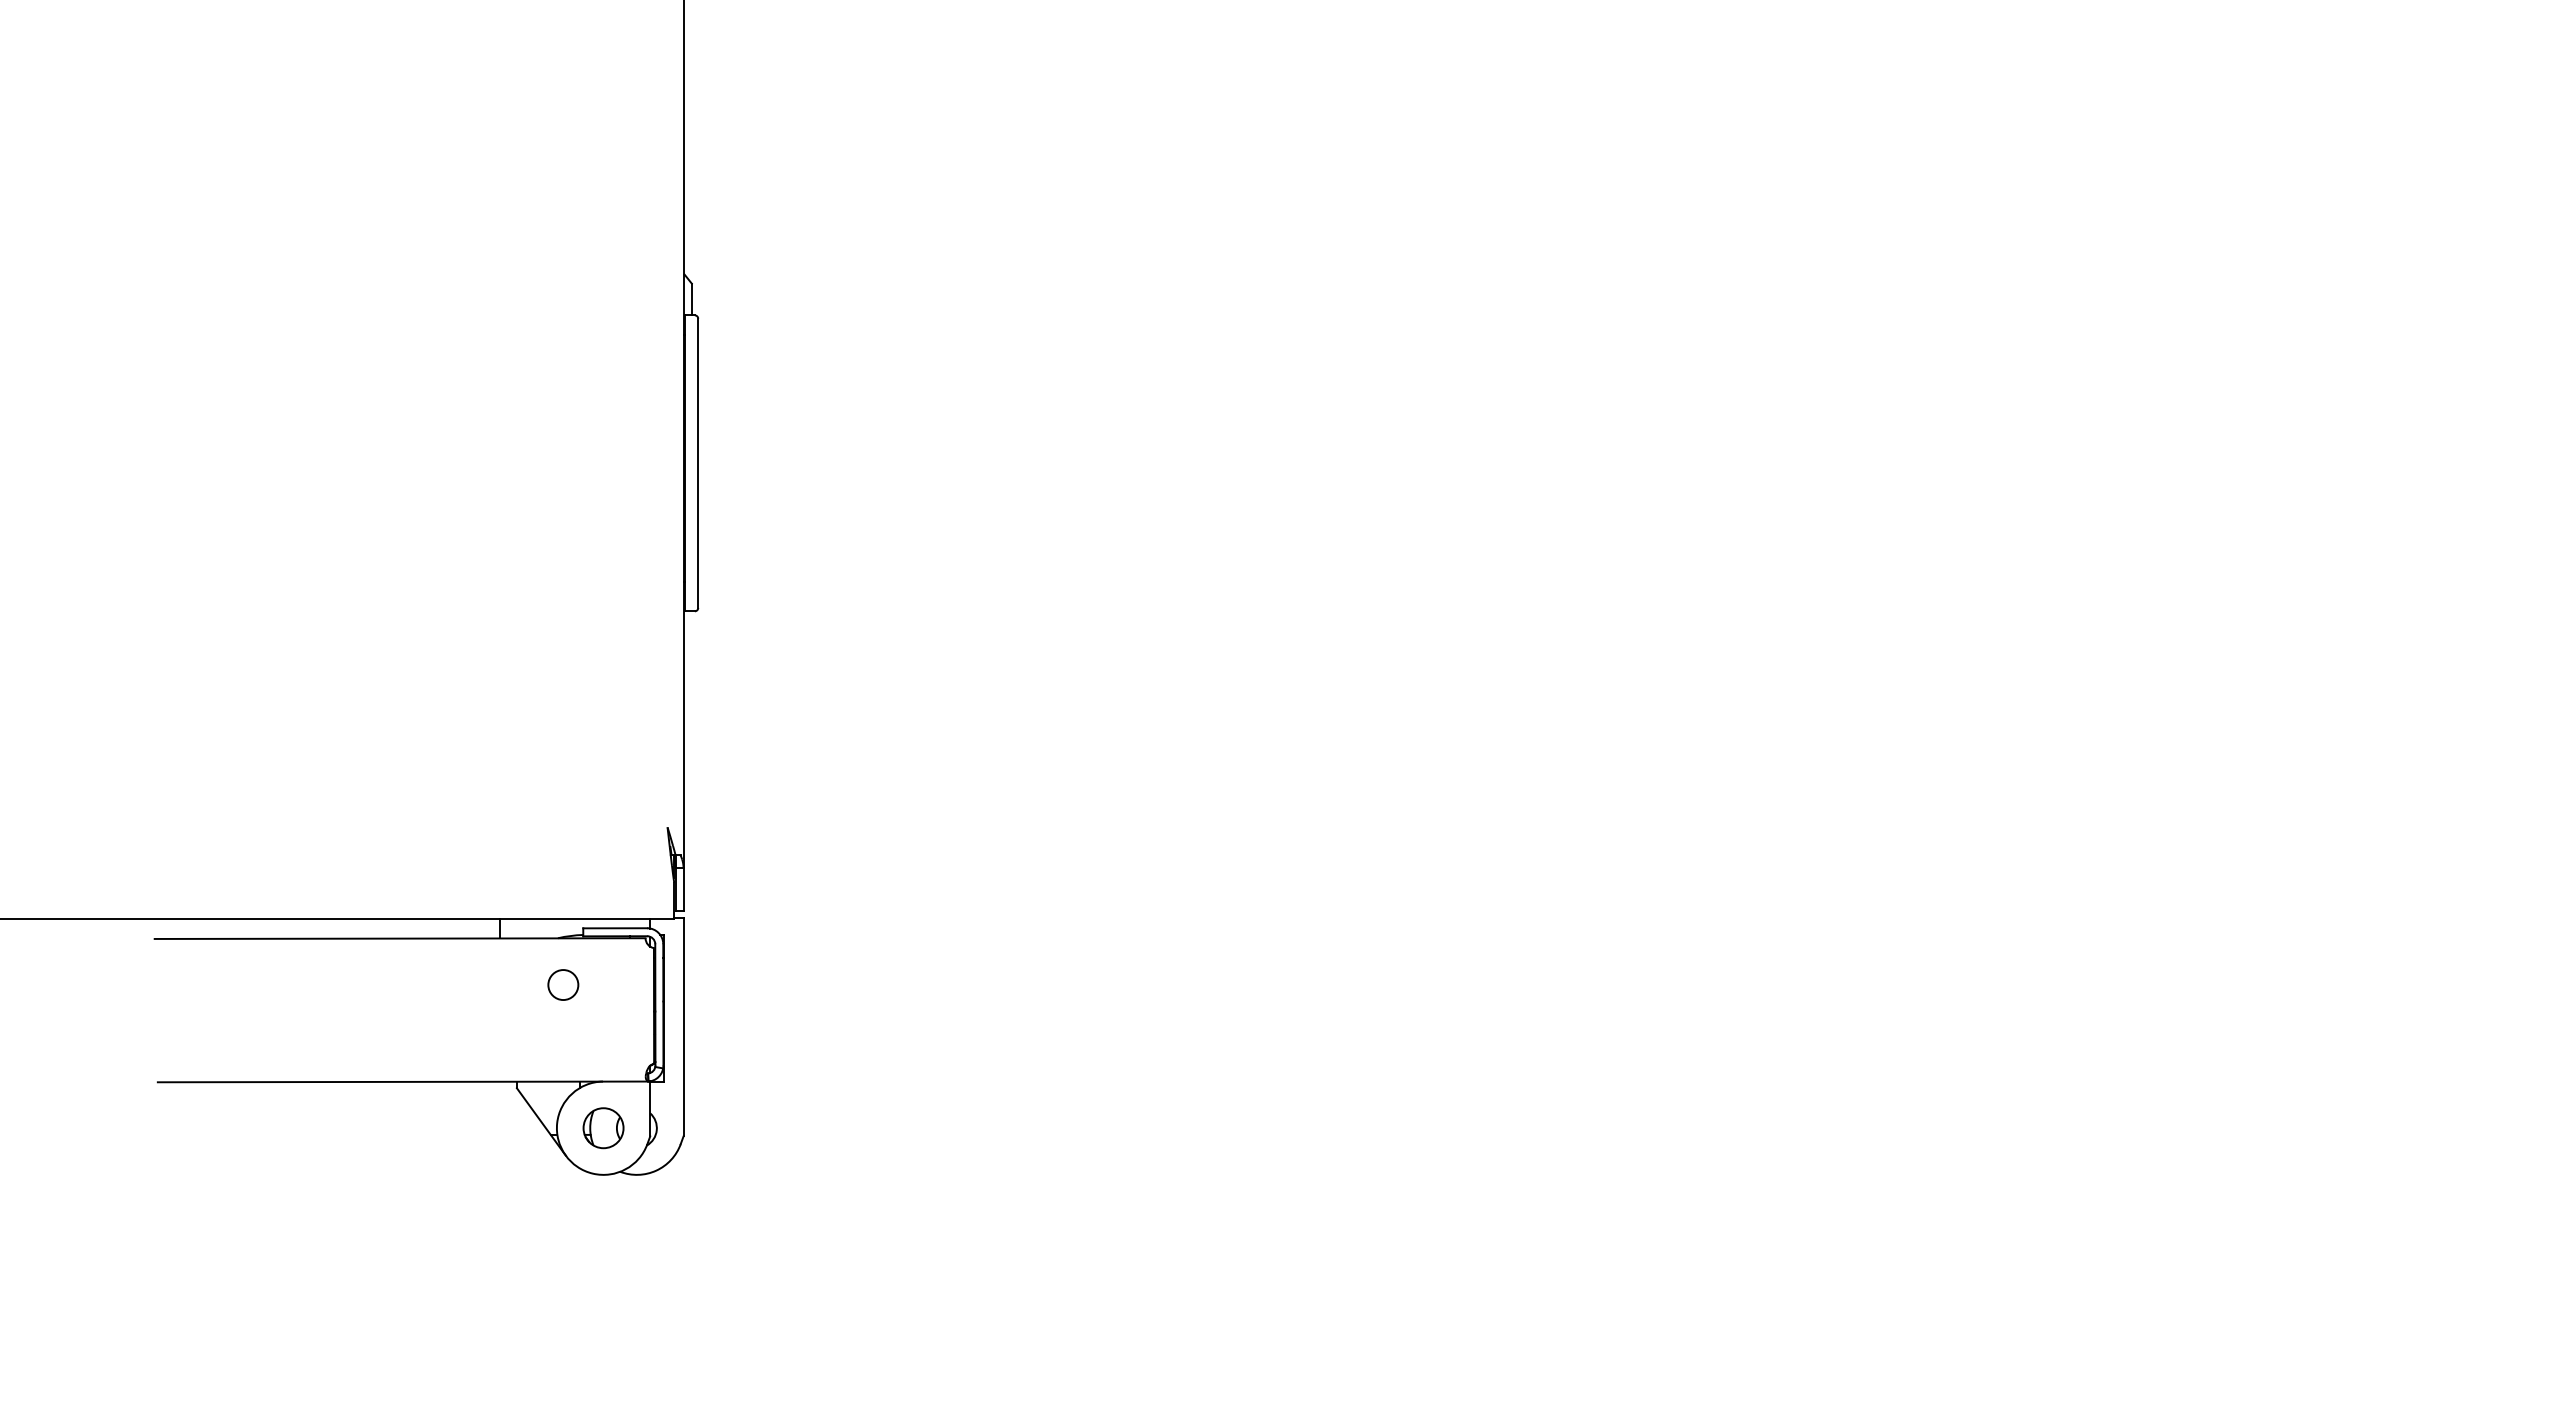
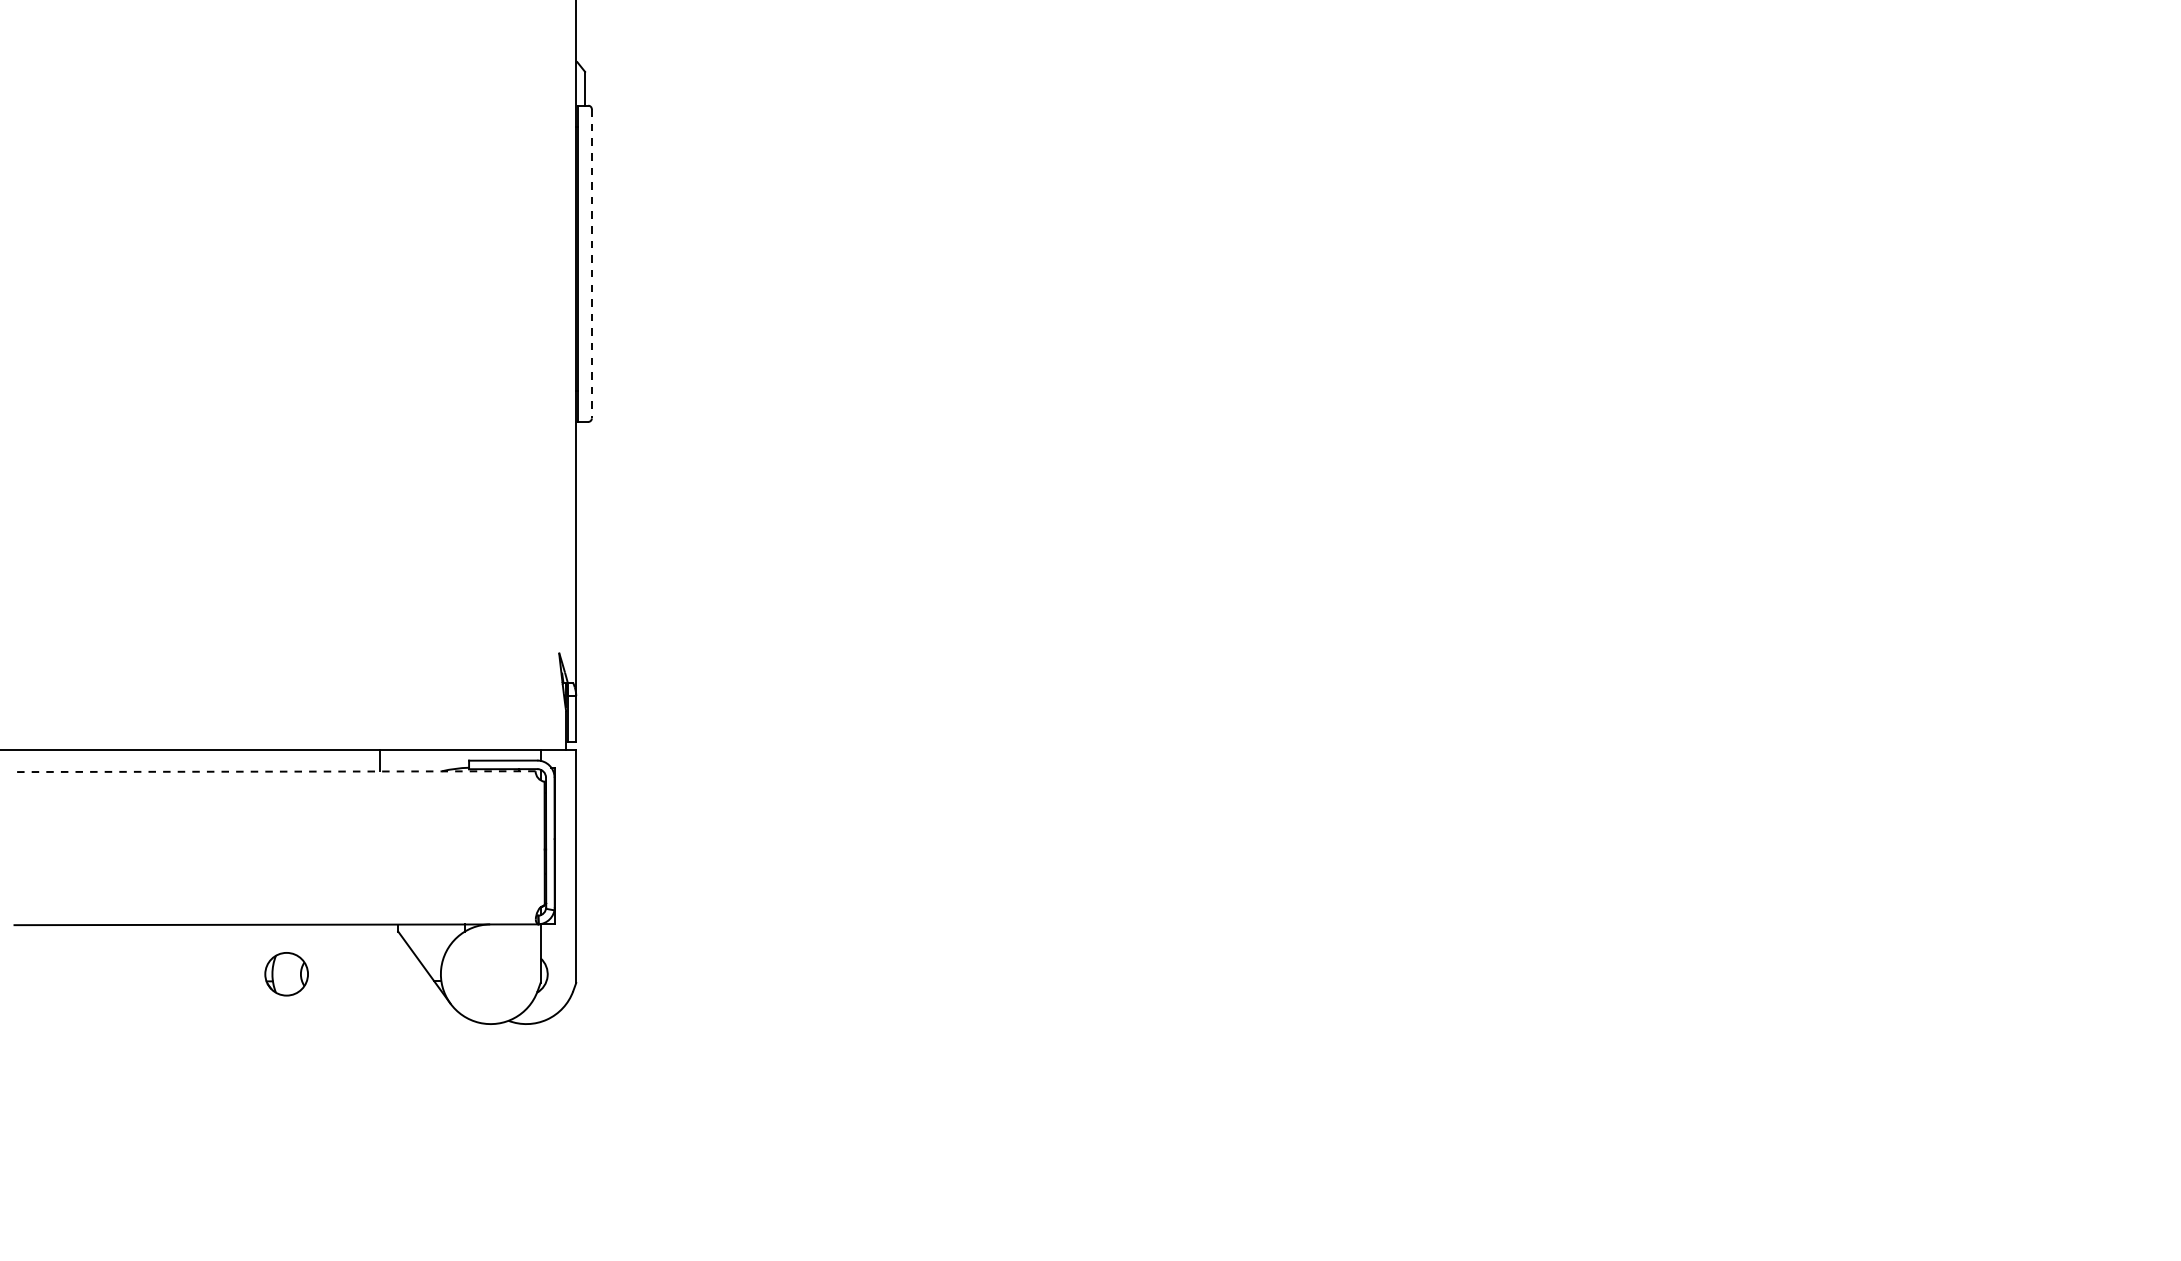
line: (698, 463) -> (592, 263), solid -> dashed
line: (399, 938) -> (272, 771), solid -> dashed
circle: (563, 984) -> (447, 820), removed
part: (603, 1128) -> (286, 974), moved

